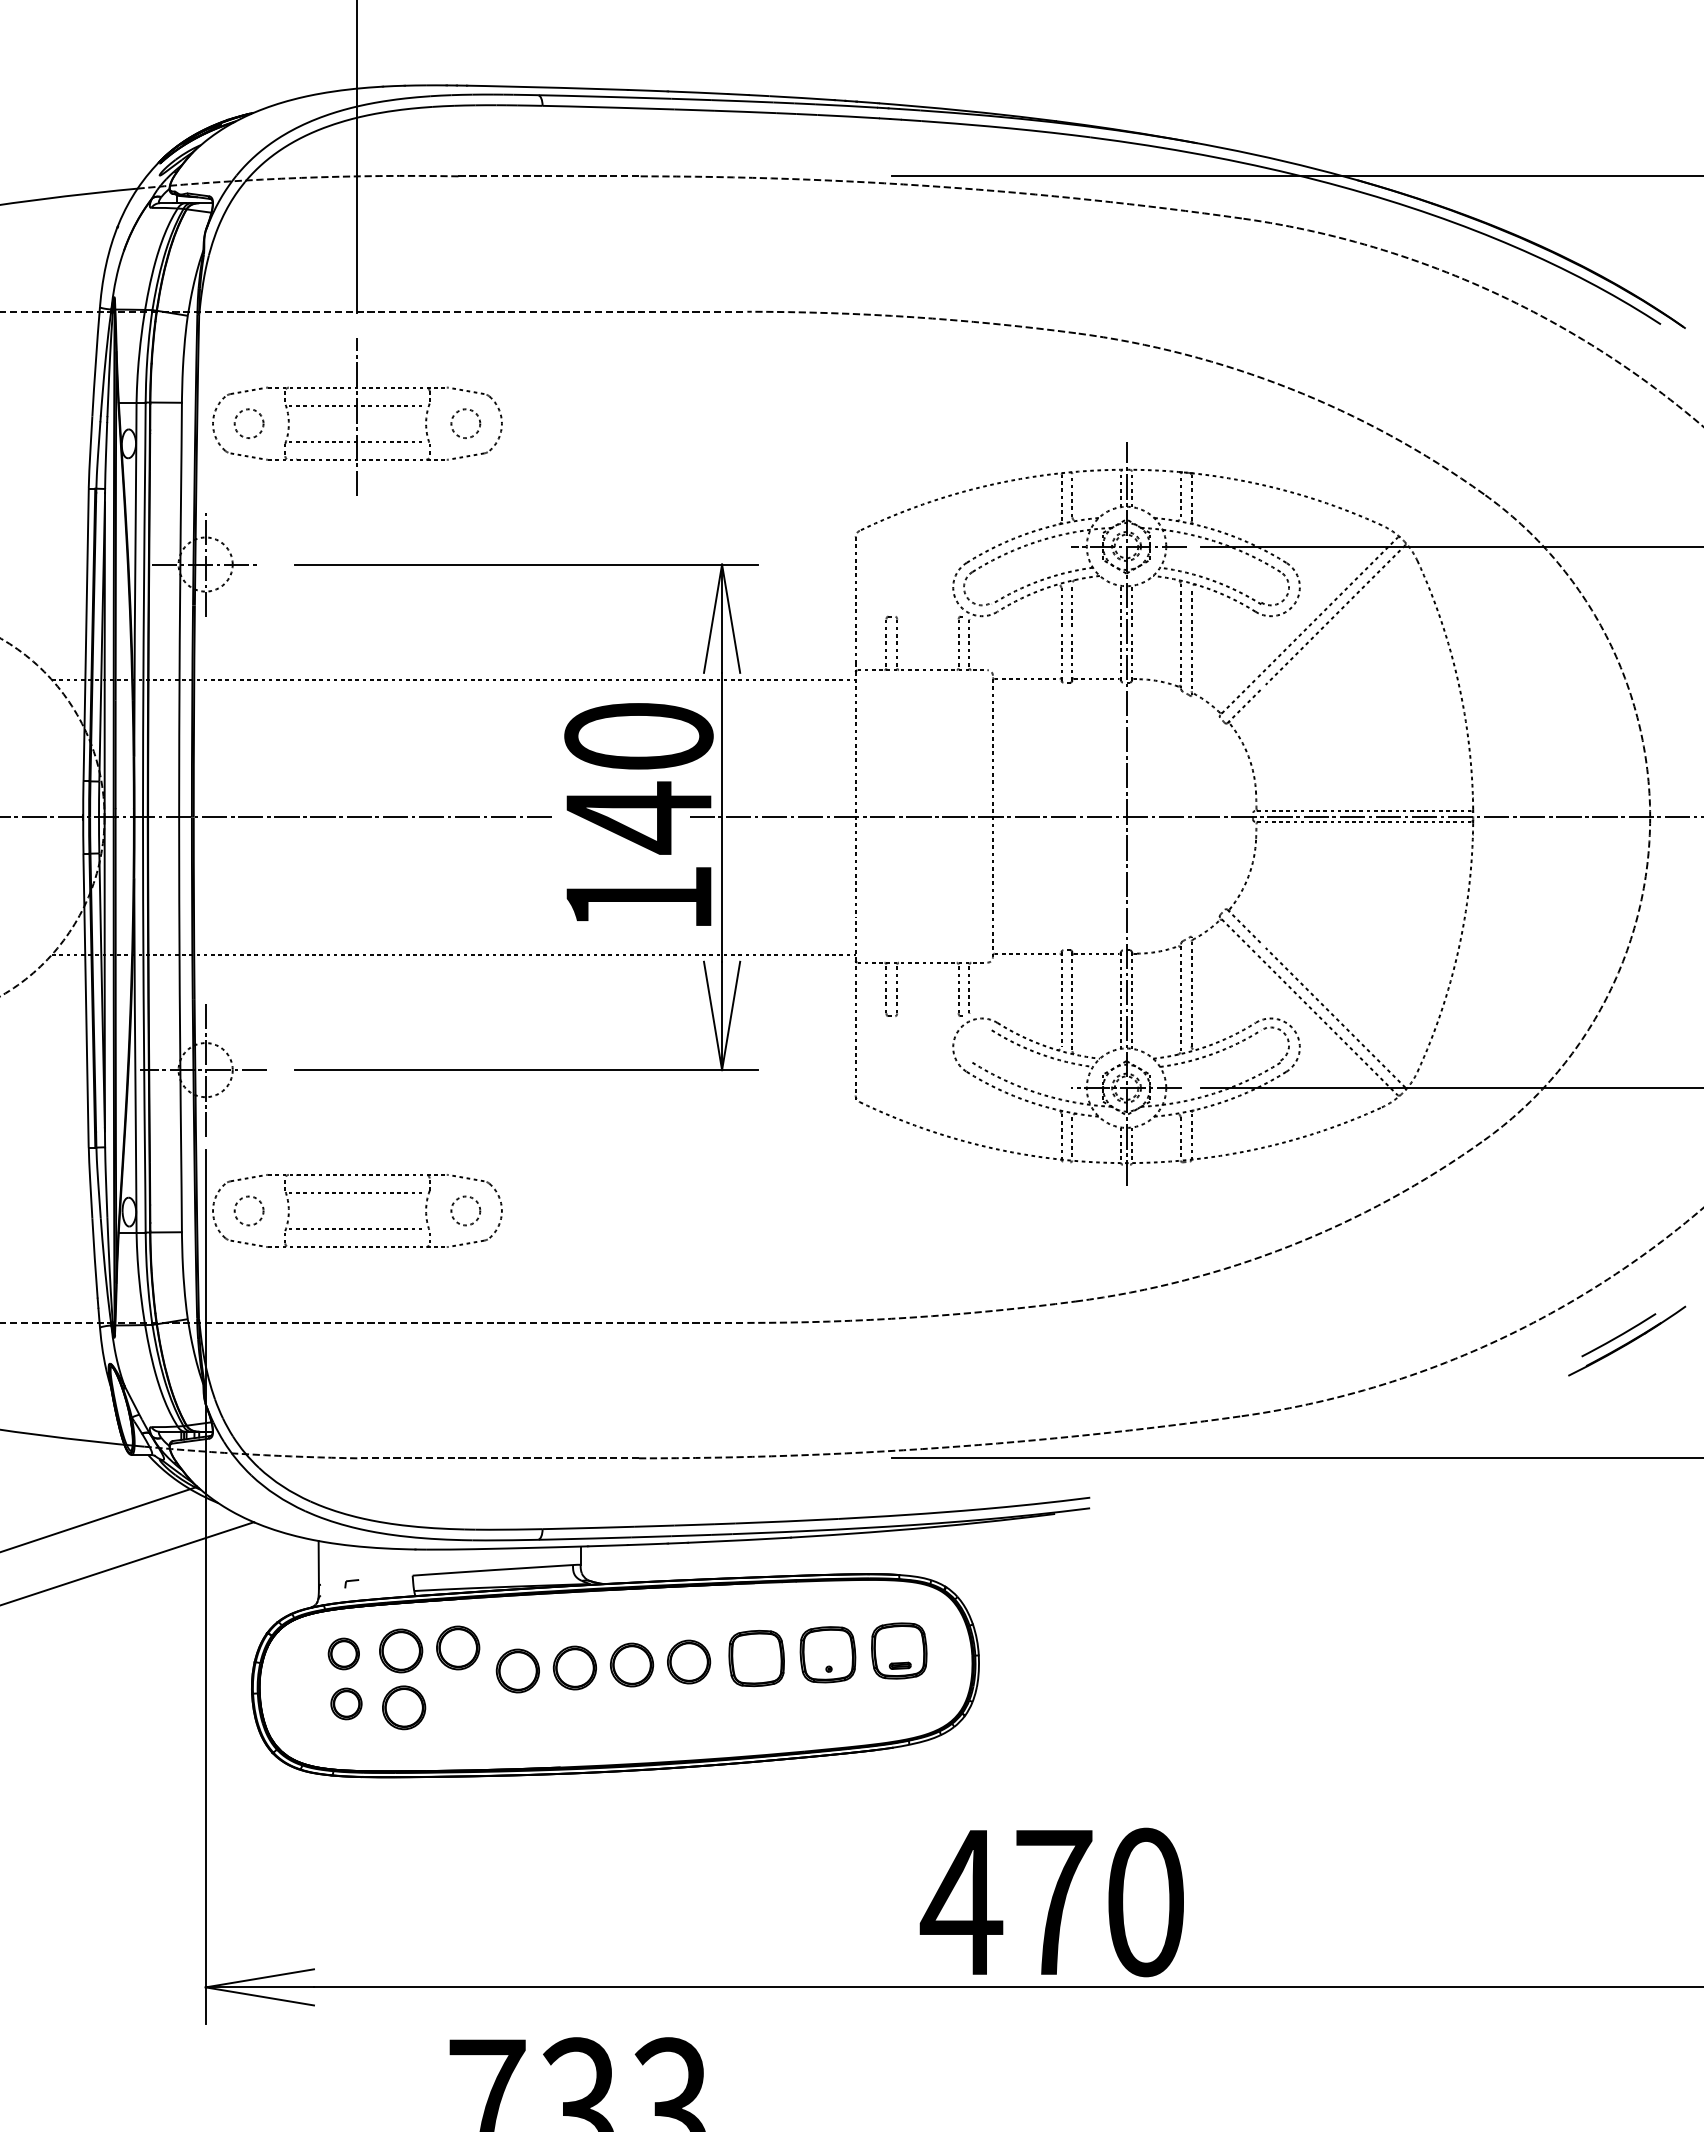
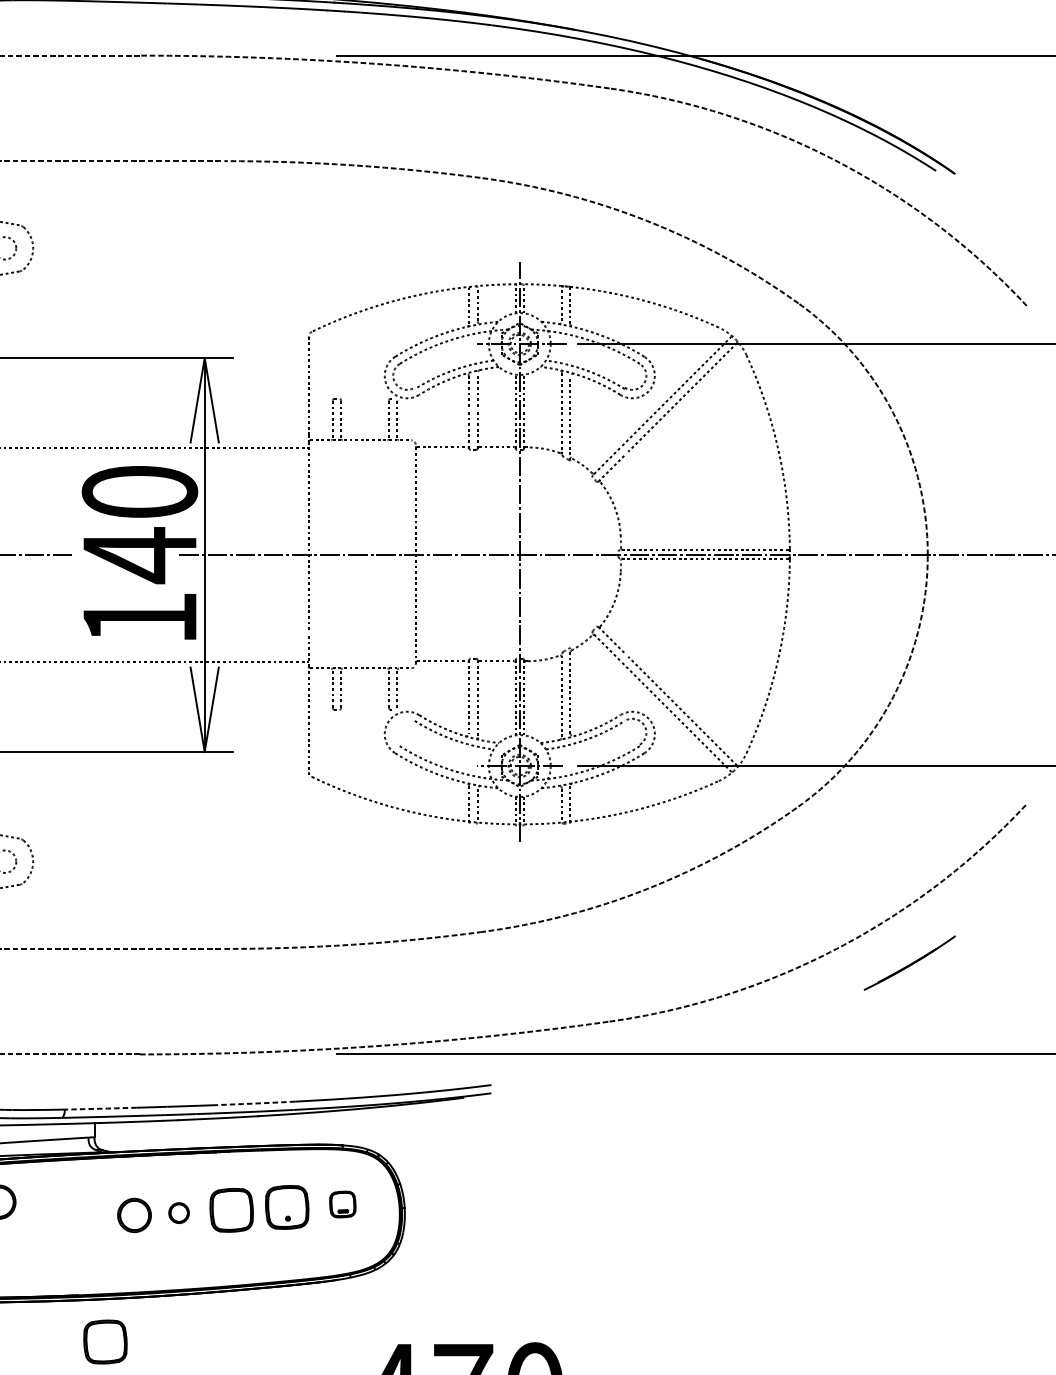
line: (1618, 1335) -> (903, 958), removed
line: (786, 1521) -> (254, 1103), solid -> dashed
line: (588, 1528) -> (100, 1109), solid -> dashed
part: (899, 1650) -> (342, 1204), size x0.6
part: (689, 1661) -> (179, 1212), size x0.6
part: (574, 1667) -> (89, 1217), removed
part: (517, 1670) -> (45, 1219), removed
part: (594, 1827) -> (105, 1342), added

